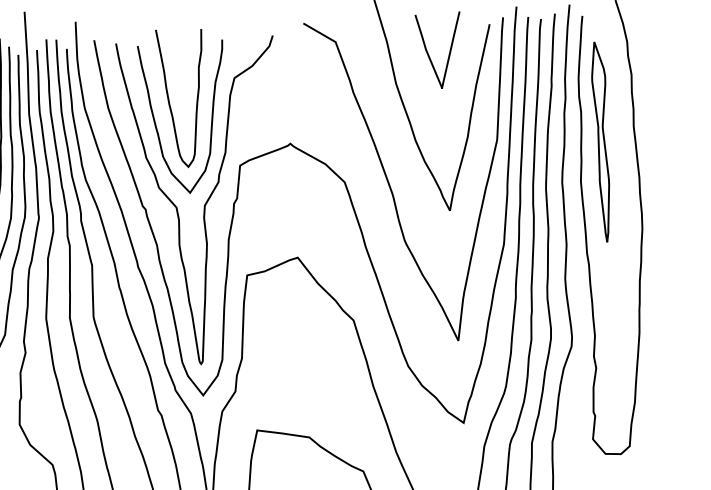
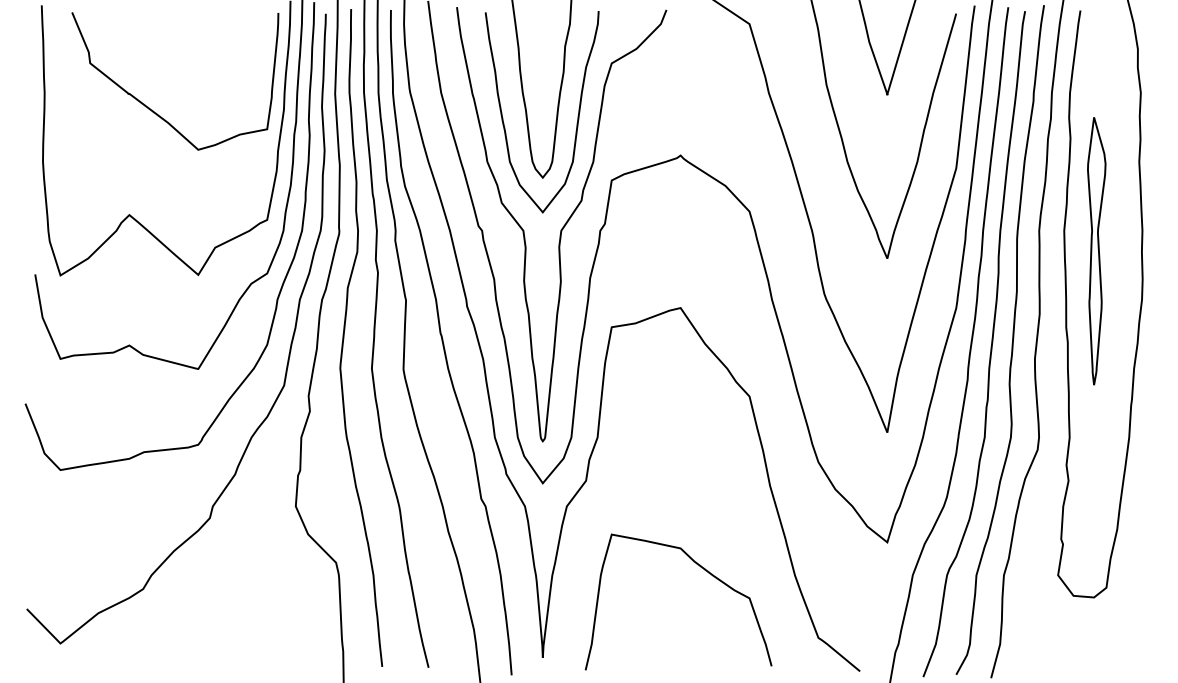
part: (602, 142) -> (1096, 251), moved

